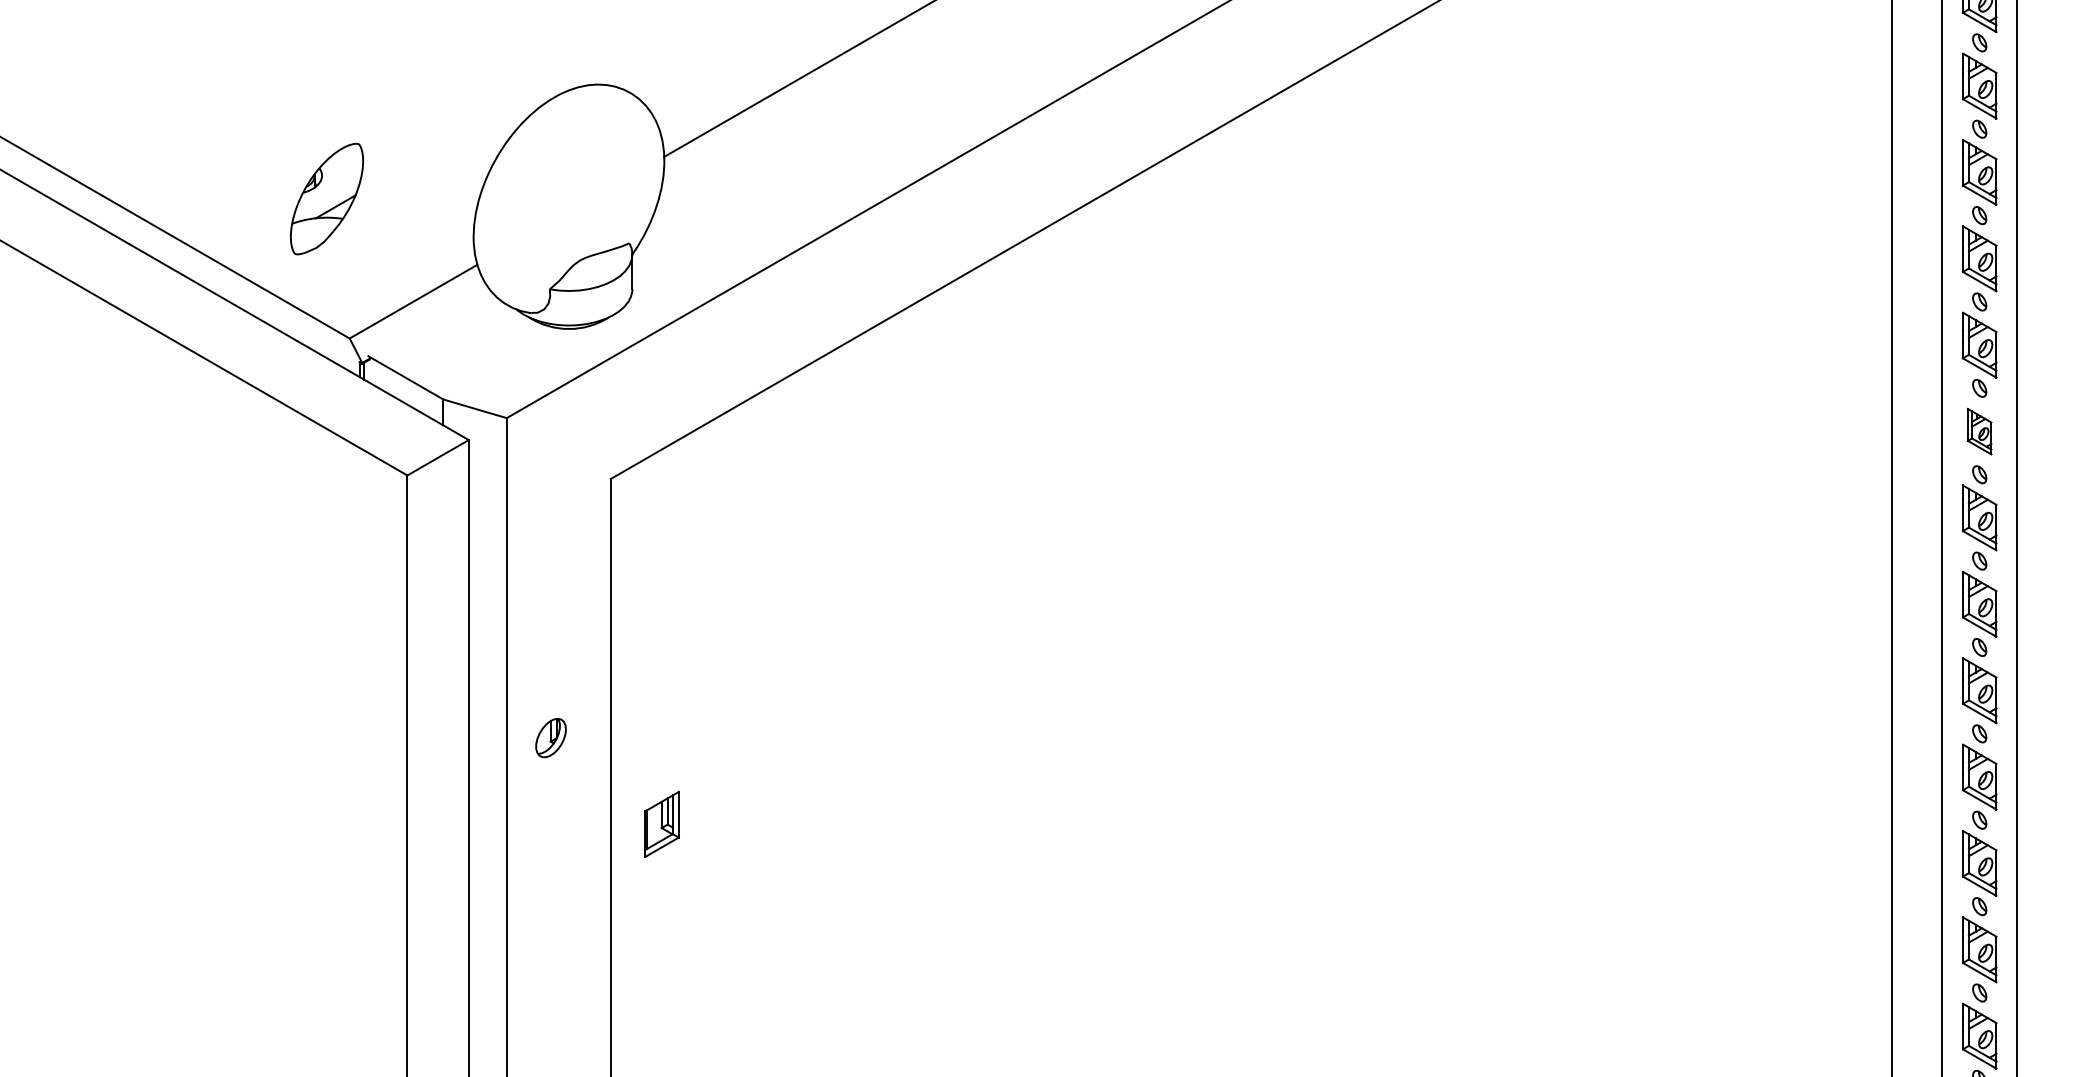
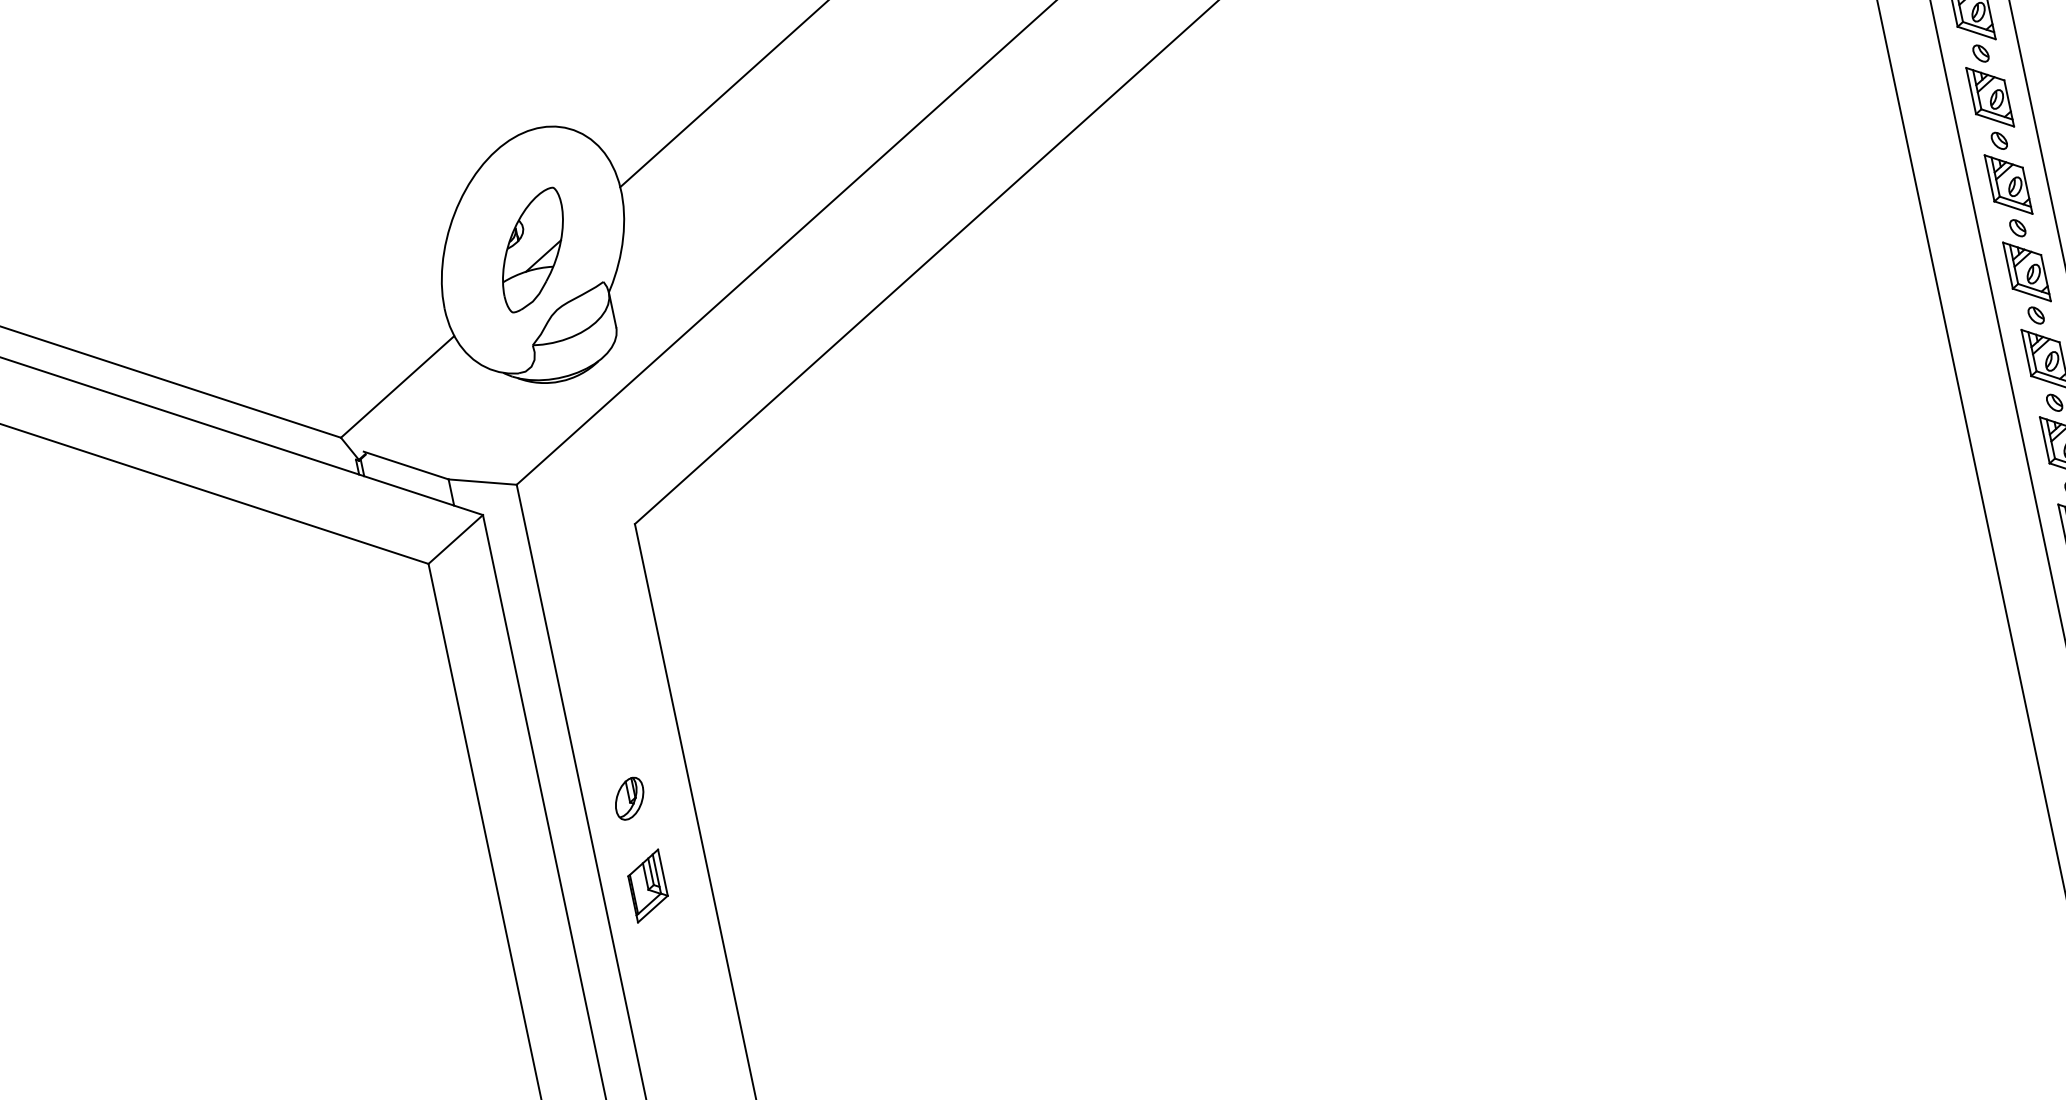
part: (327, 198) -> (533, 249), moved
part: (1979, 431) -> (2008, 184), size x1.43
part: (661, 824) -> (647, 886), moved

